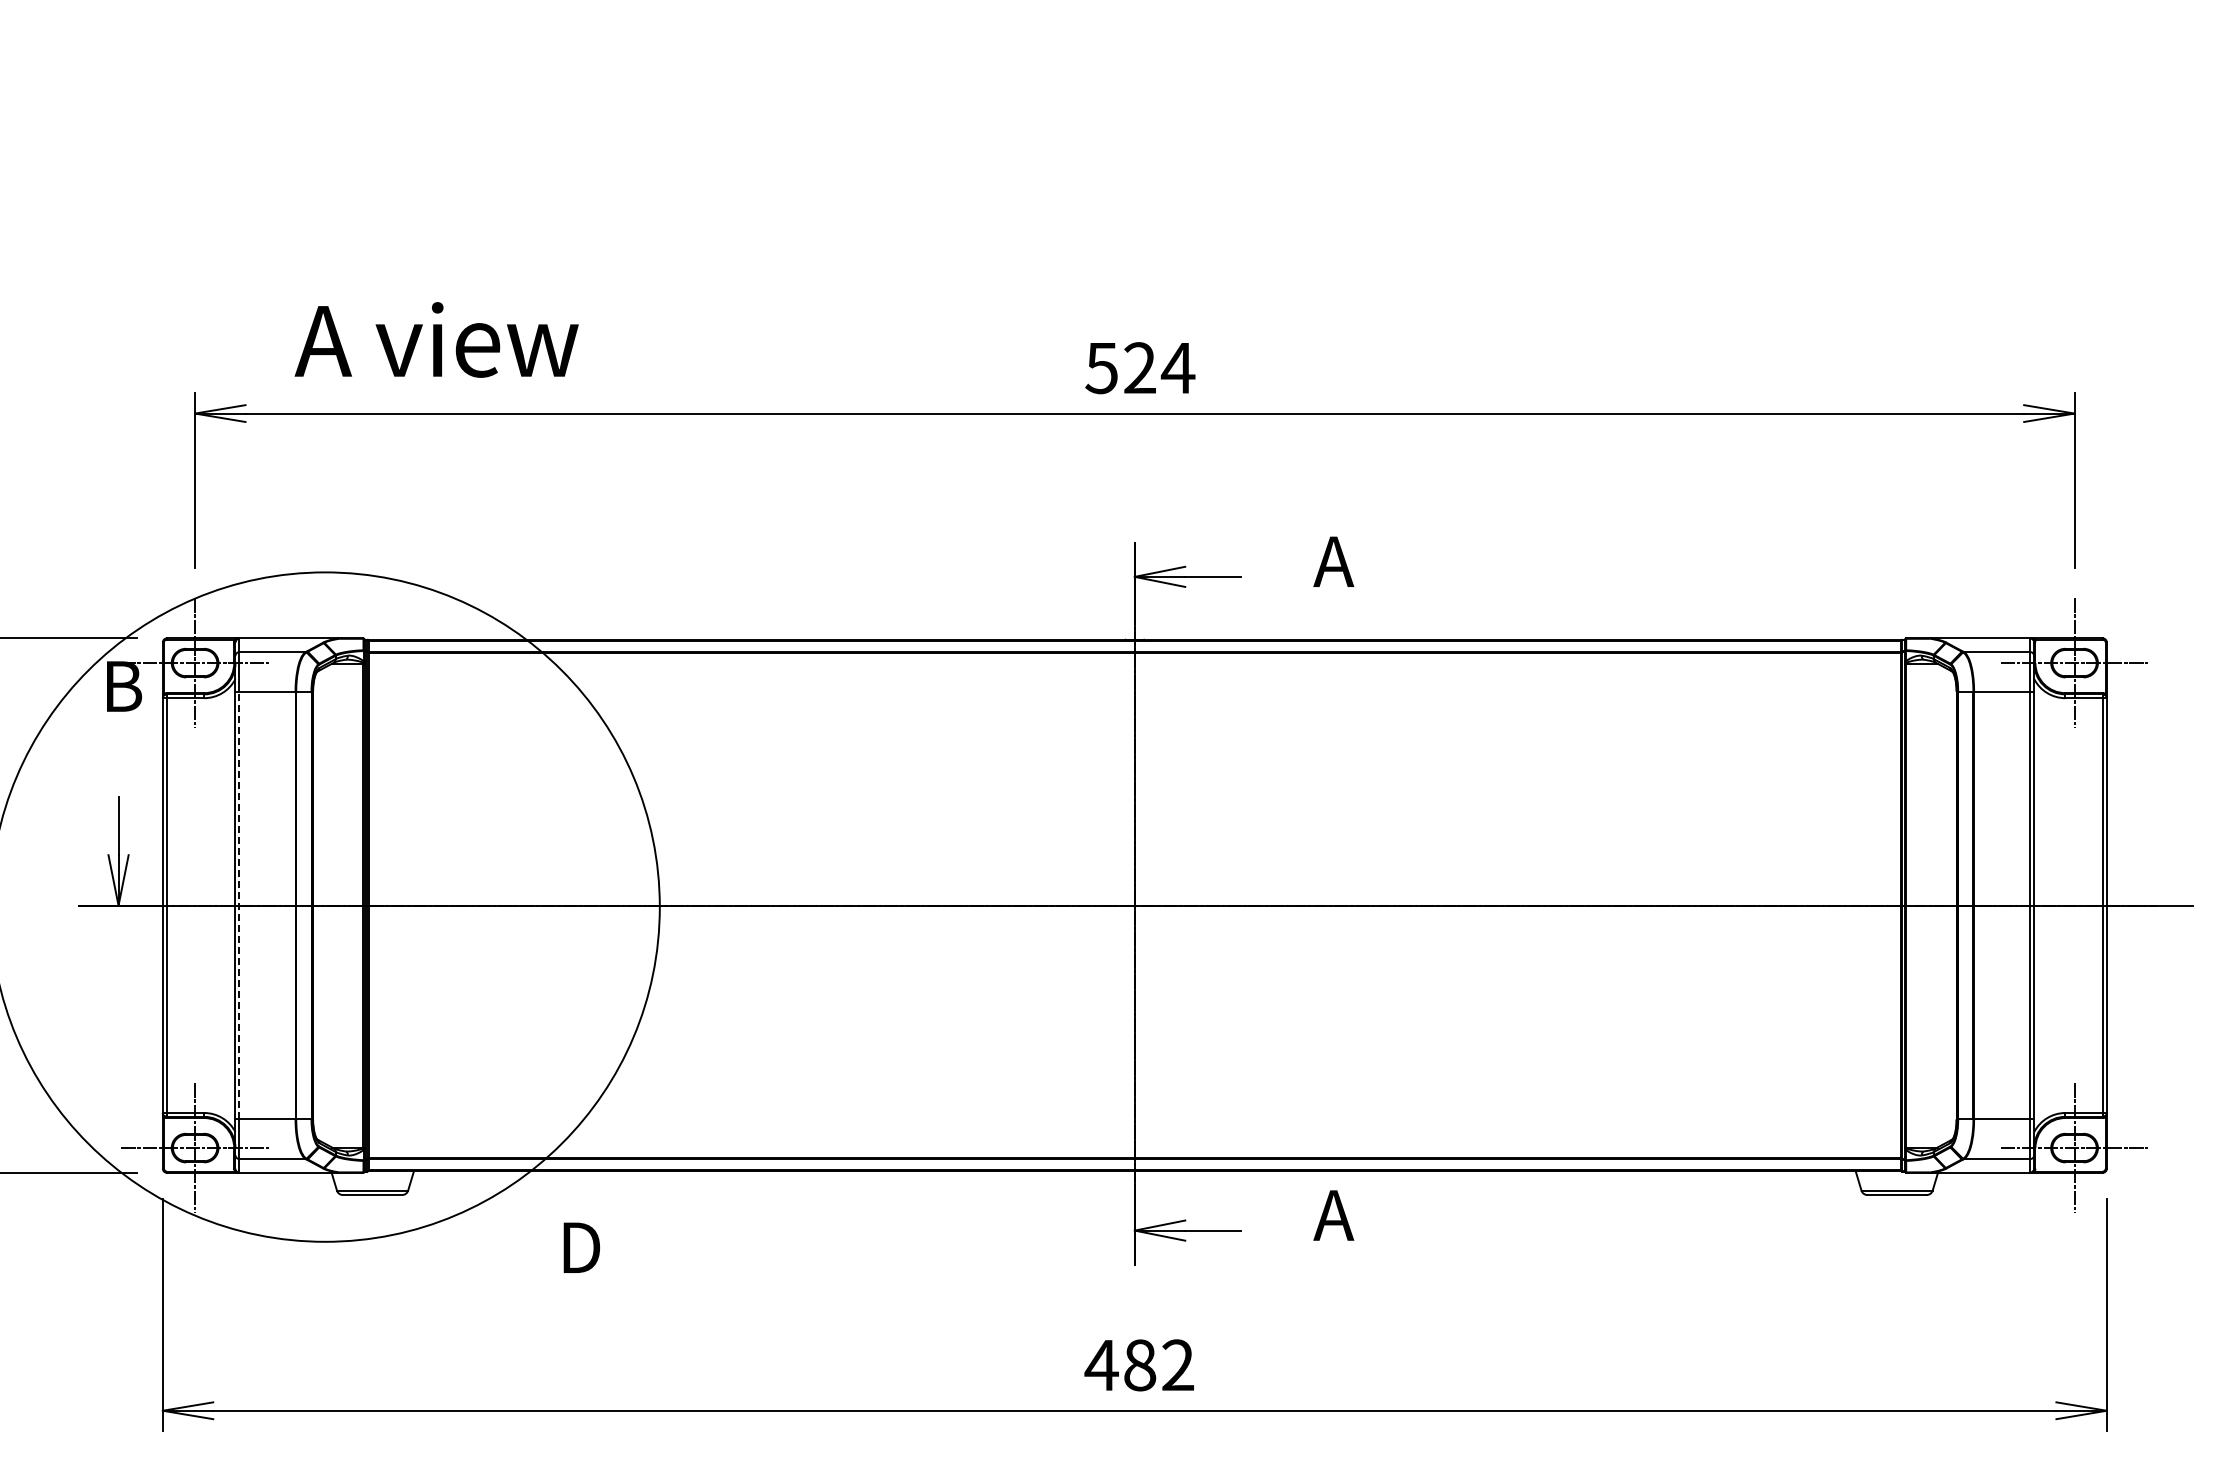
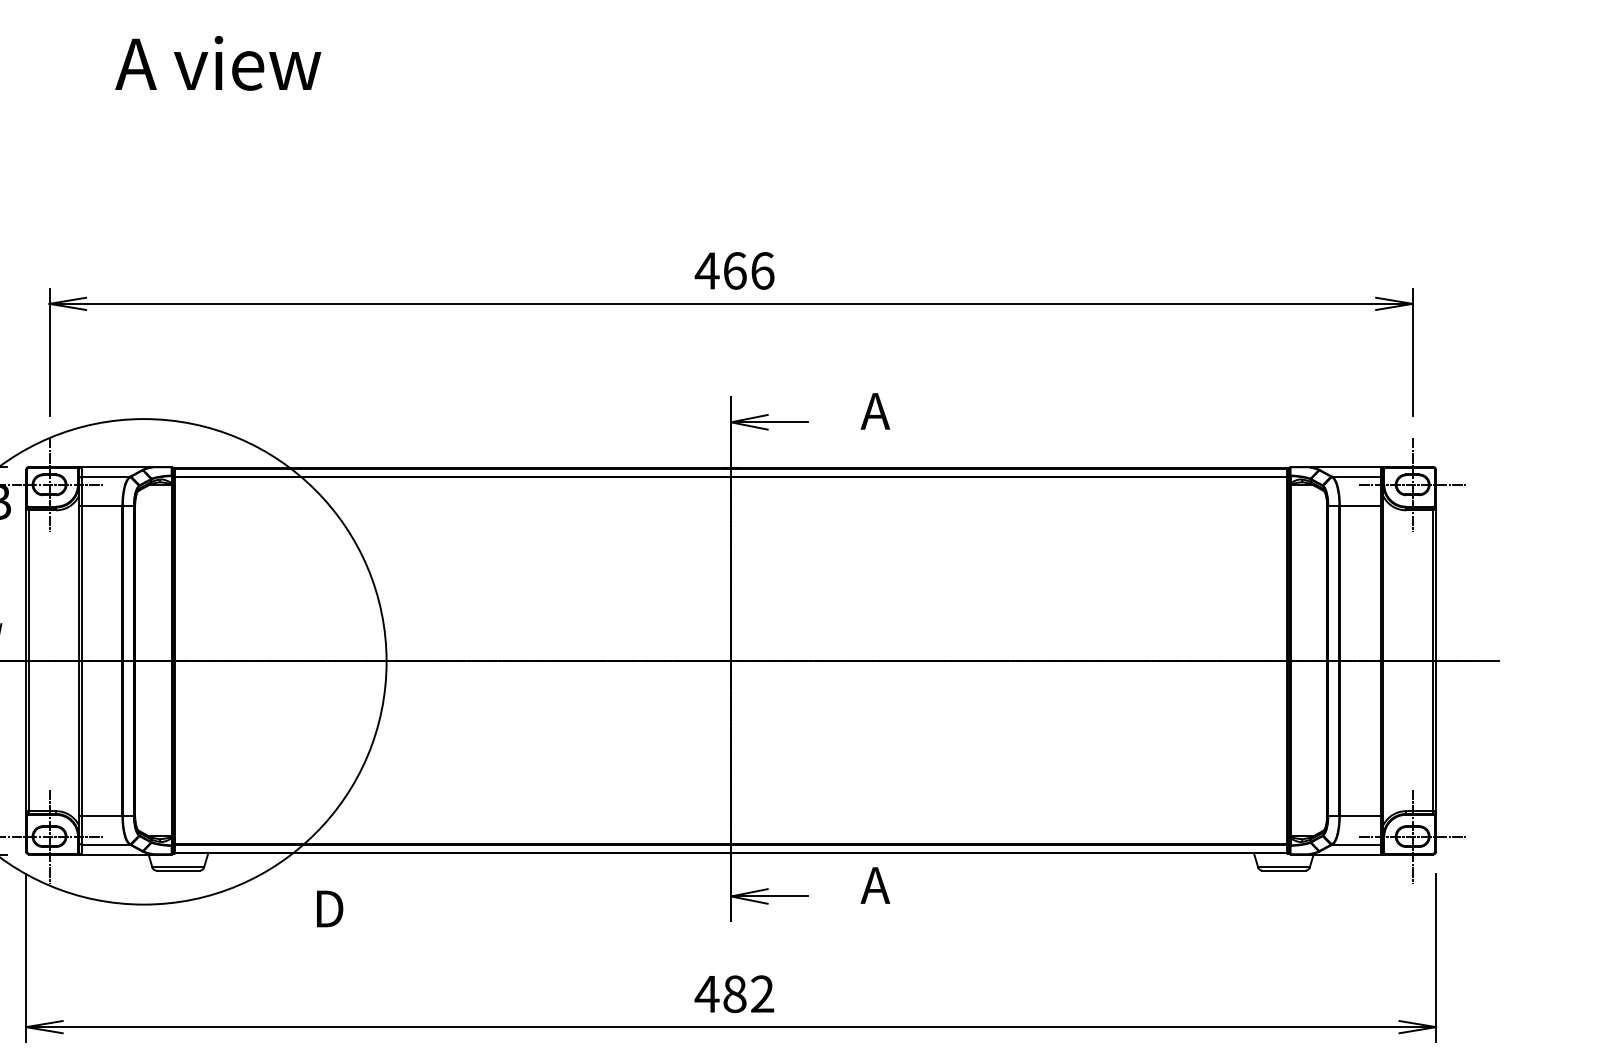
text: (436, 339) -> (218, 63), moved
text: (1139, 368) -> (734, 271), 524 -> 466
line: (239, 905) -> (81, 660), dashed -> solid

